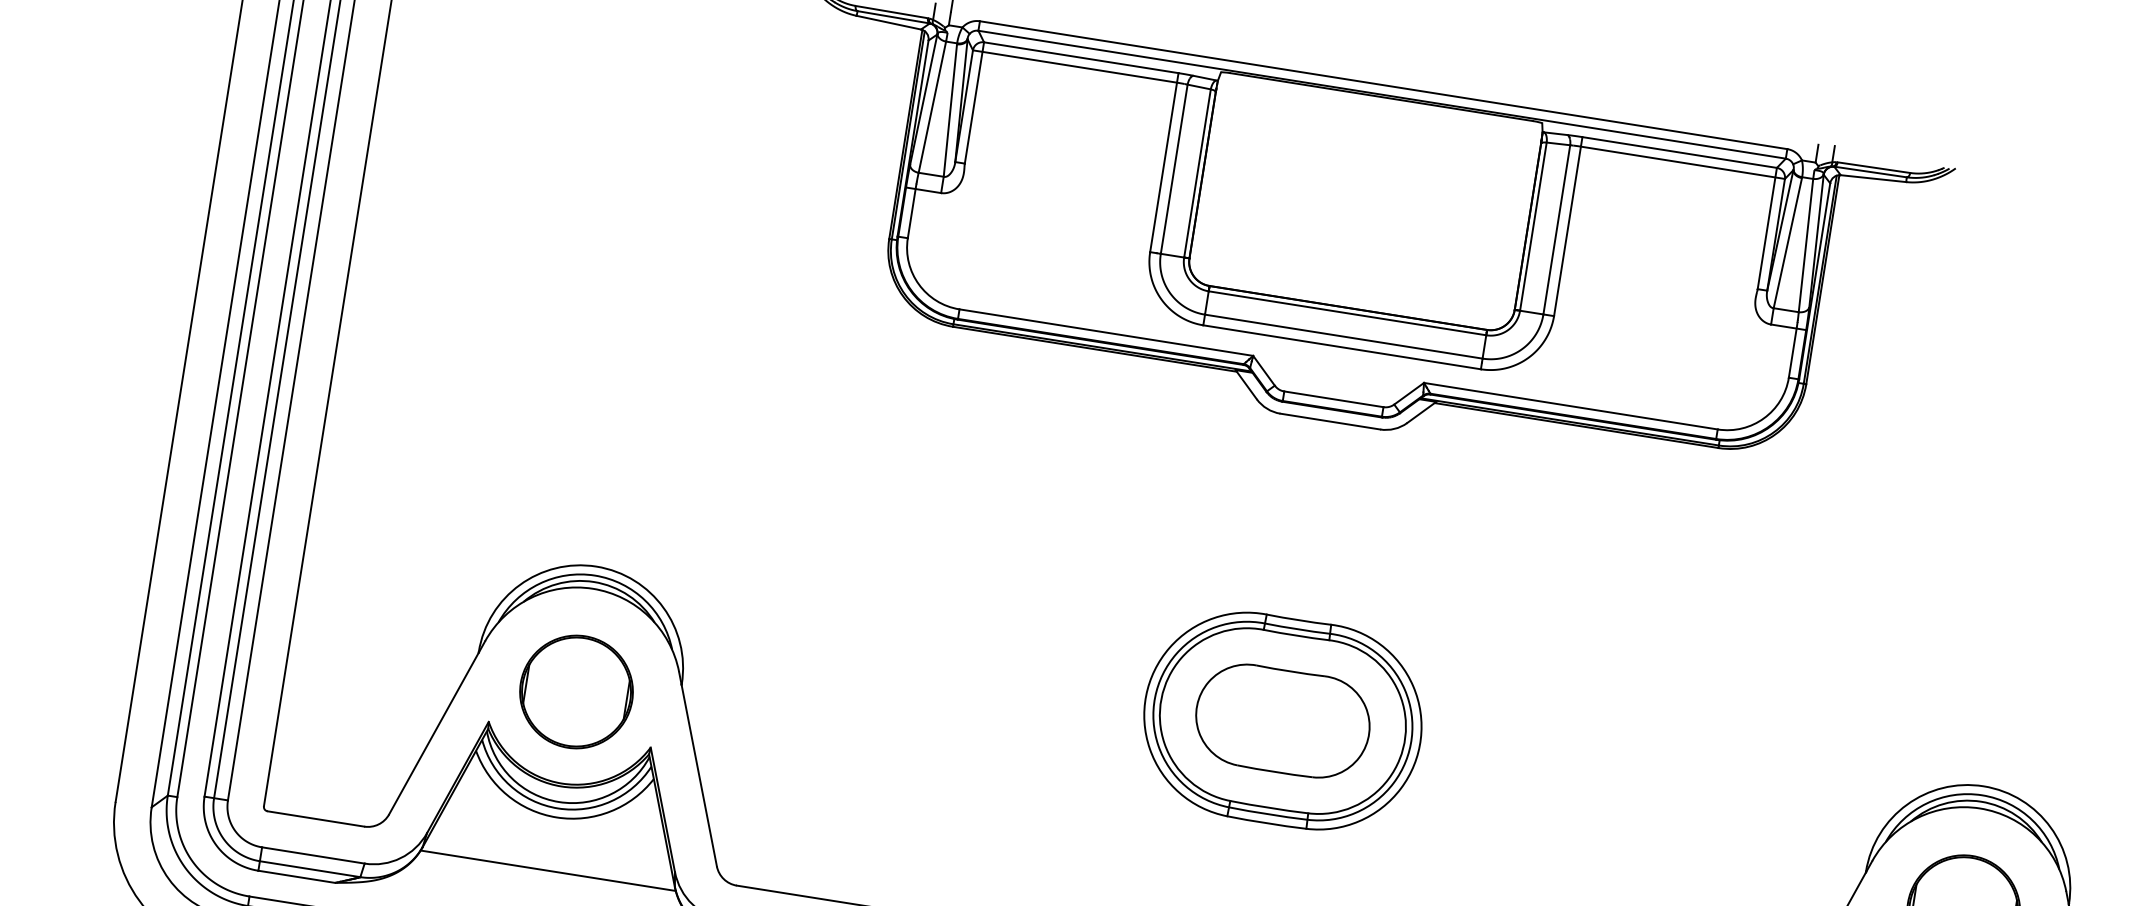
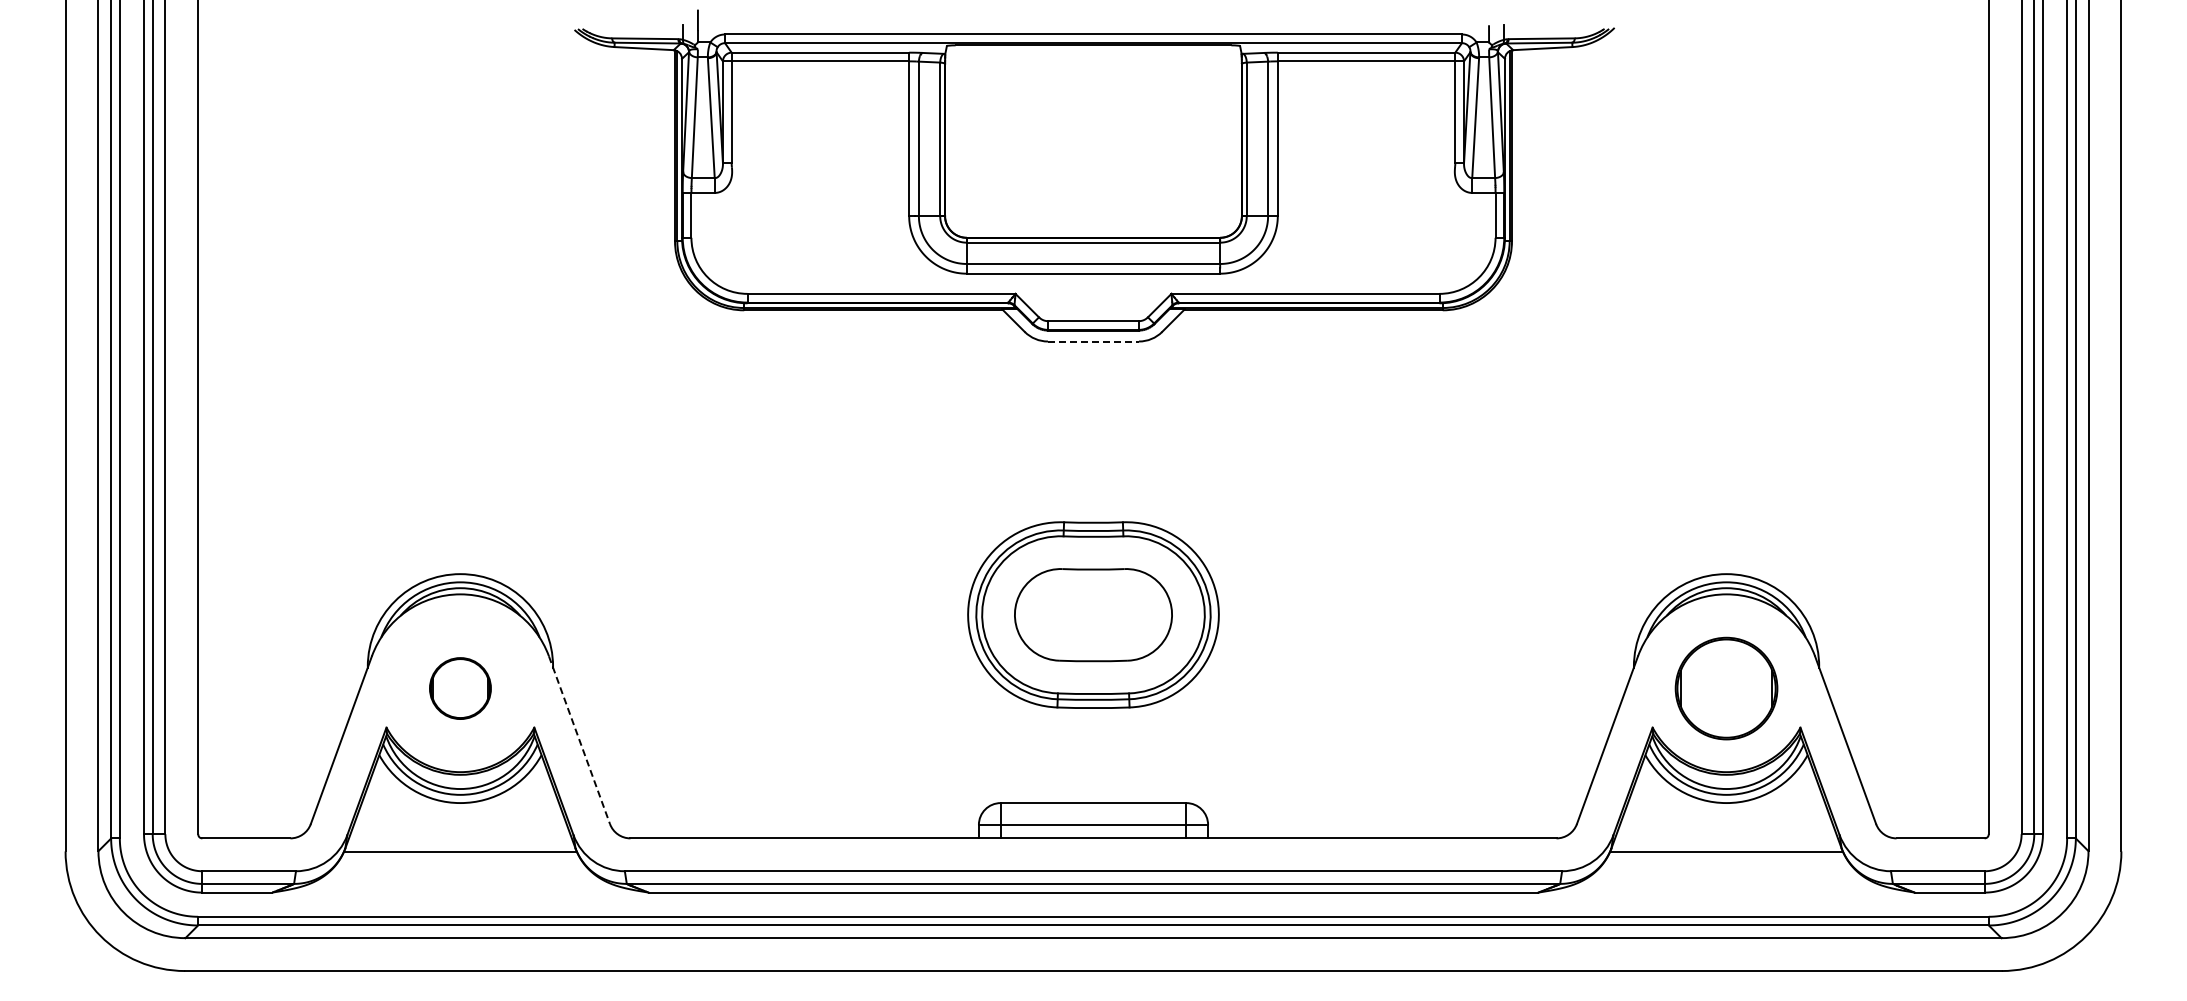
line: (1330, 421) -> (1093, 341), solid -> dashed
part: (576, 691) -> (460, 688), size x0.6
line: (697, 769) -> (579, 740), solid -> dashed

